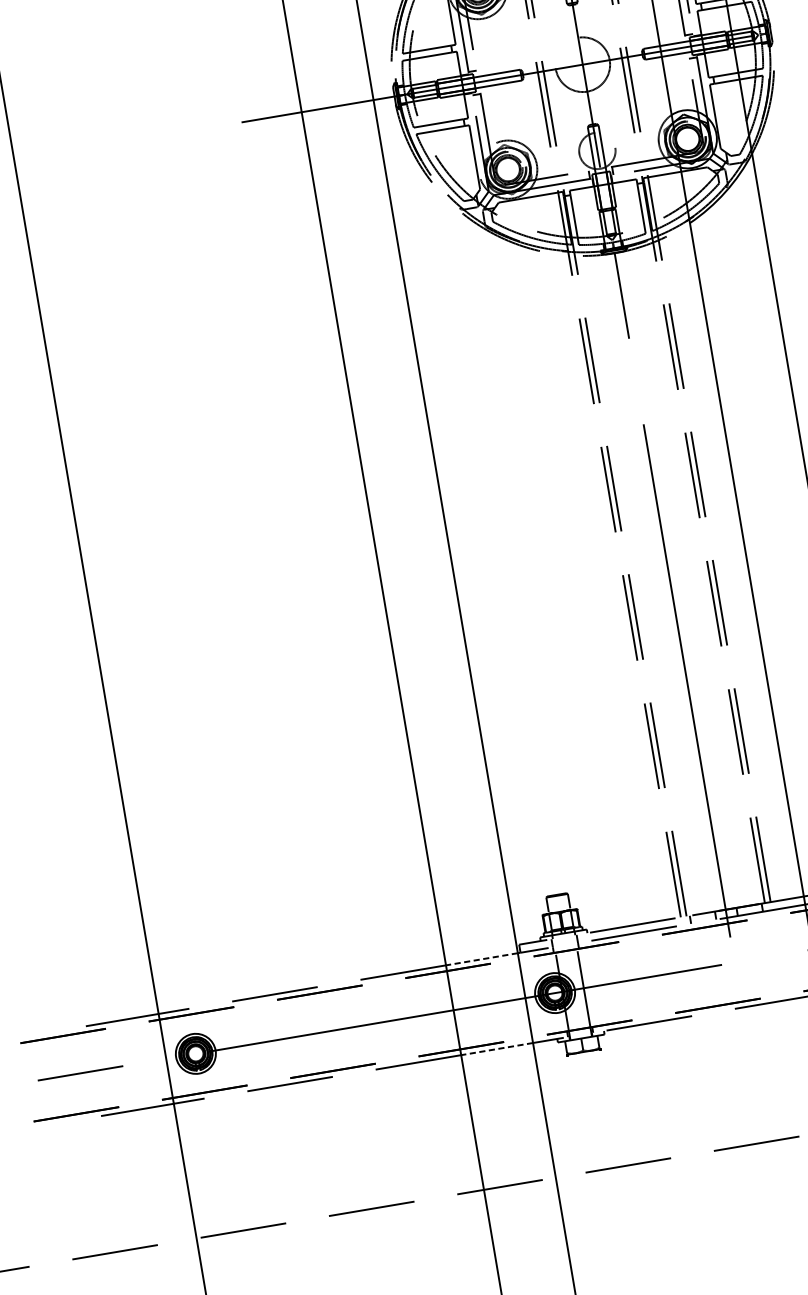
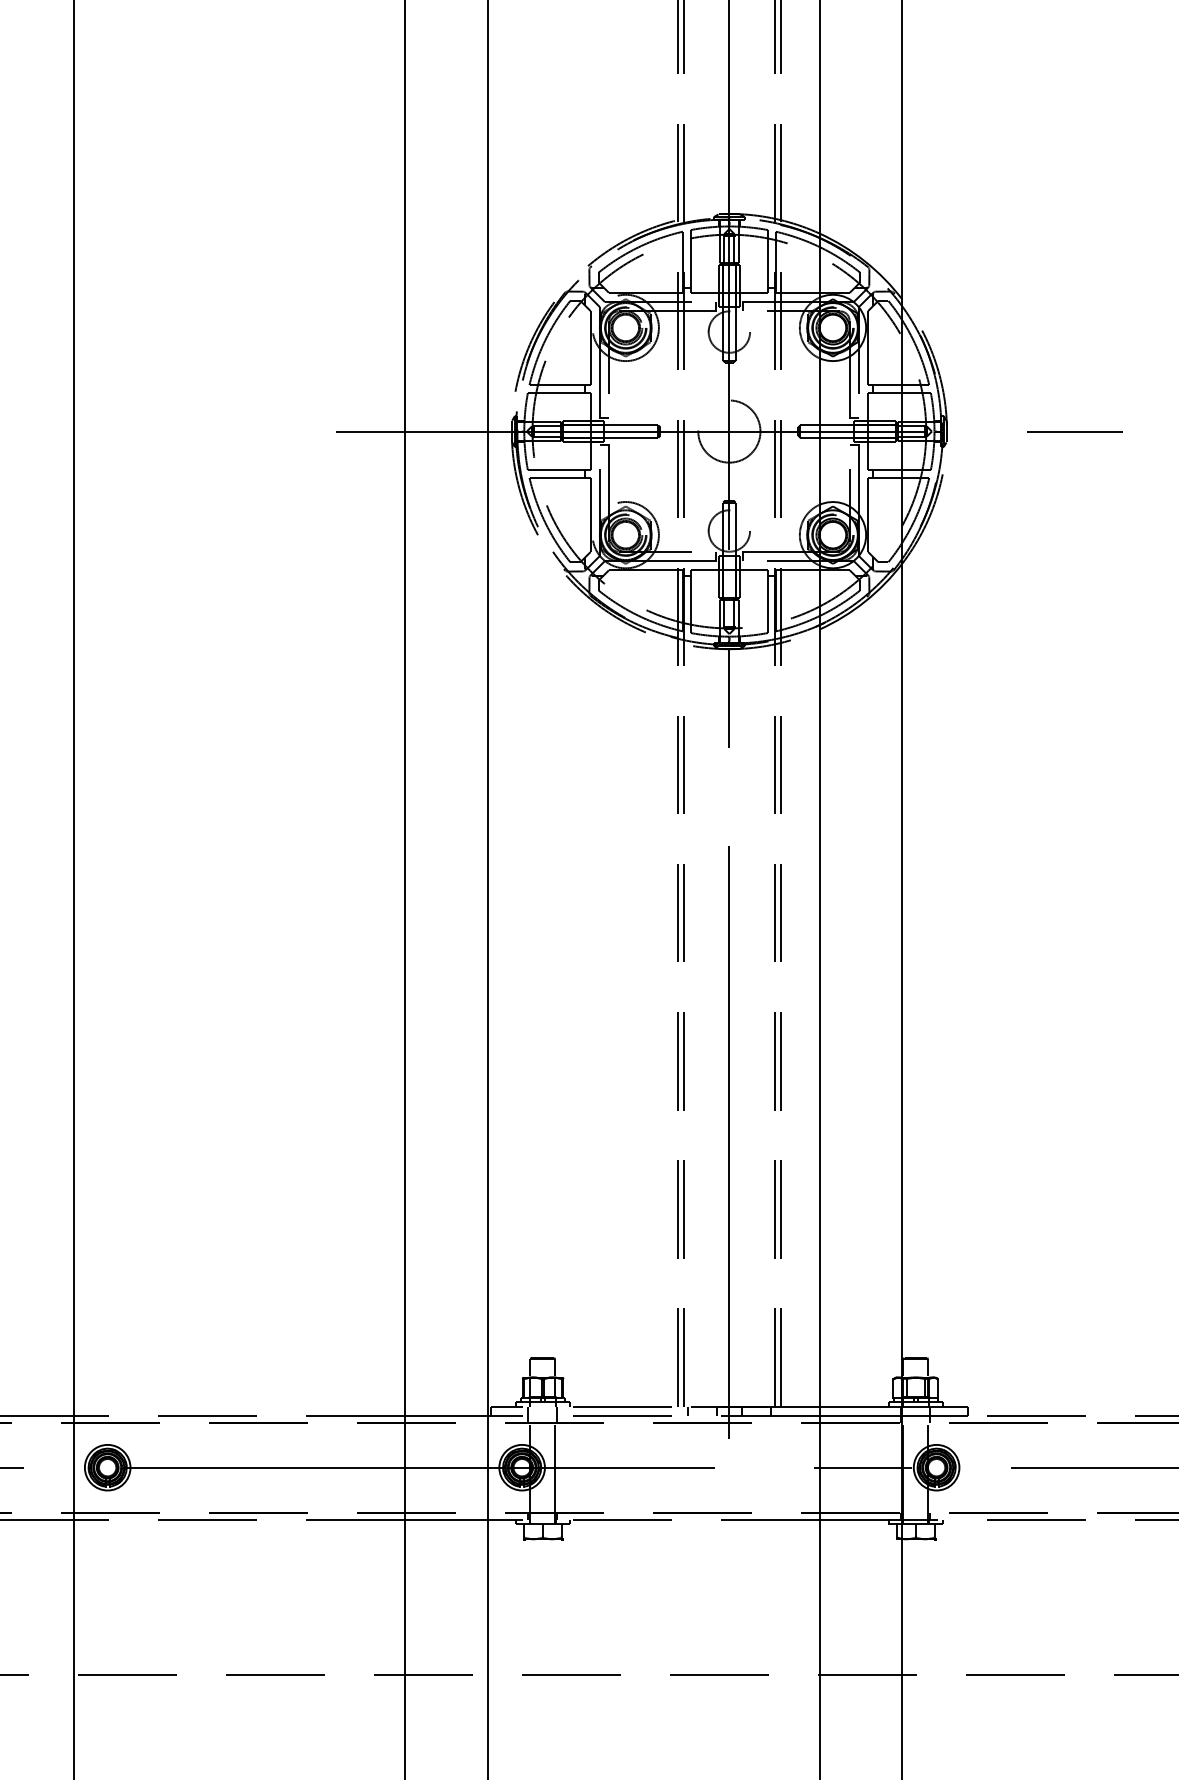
line: (481, 958) -> (446, 1415), dashed -> solid
line: (497, 1049) -> (446, 1519), dashed -> solid

